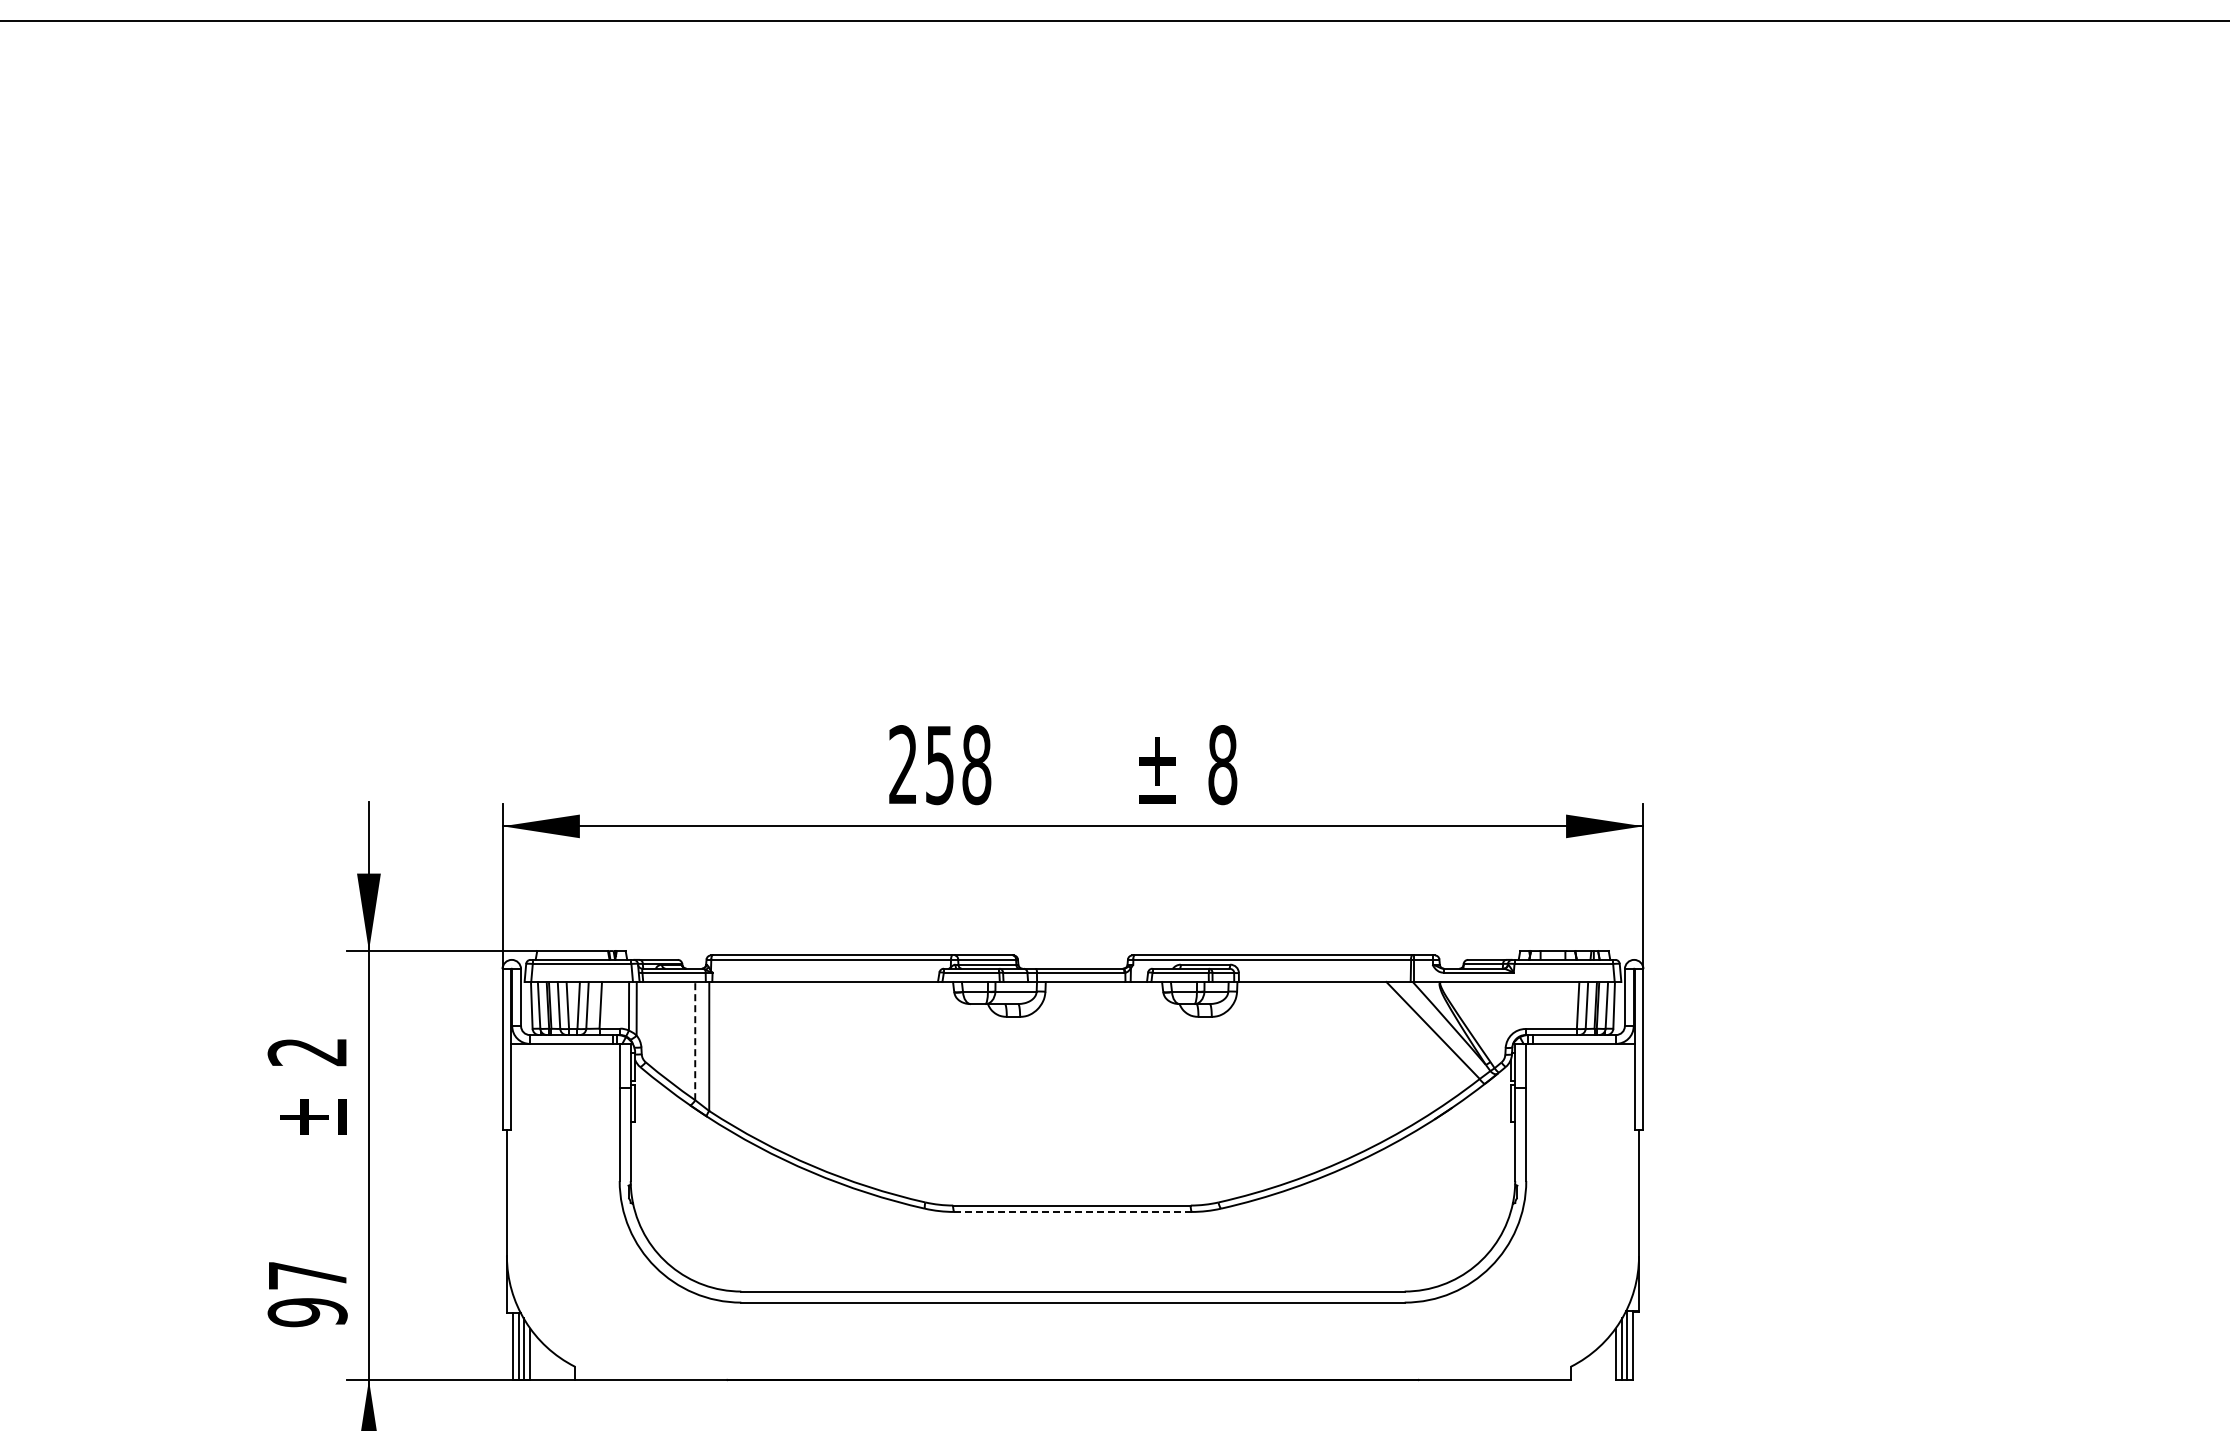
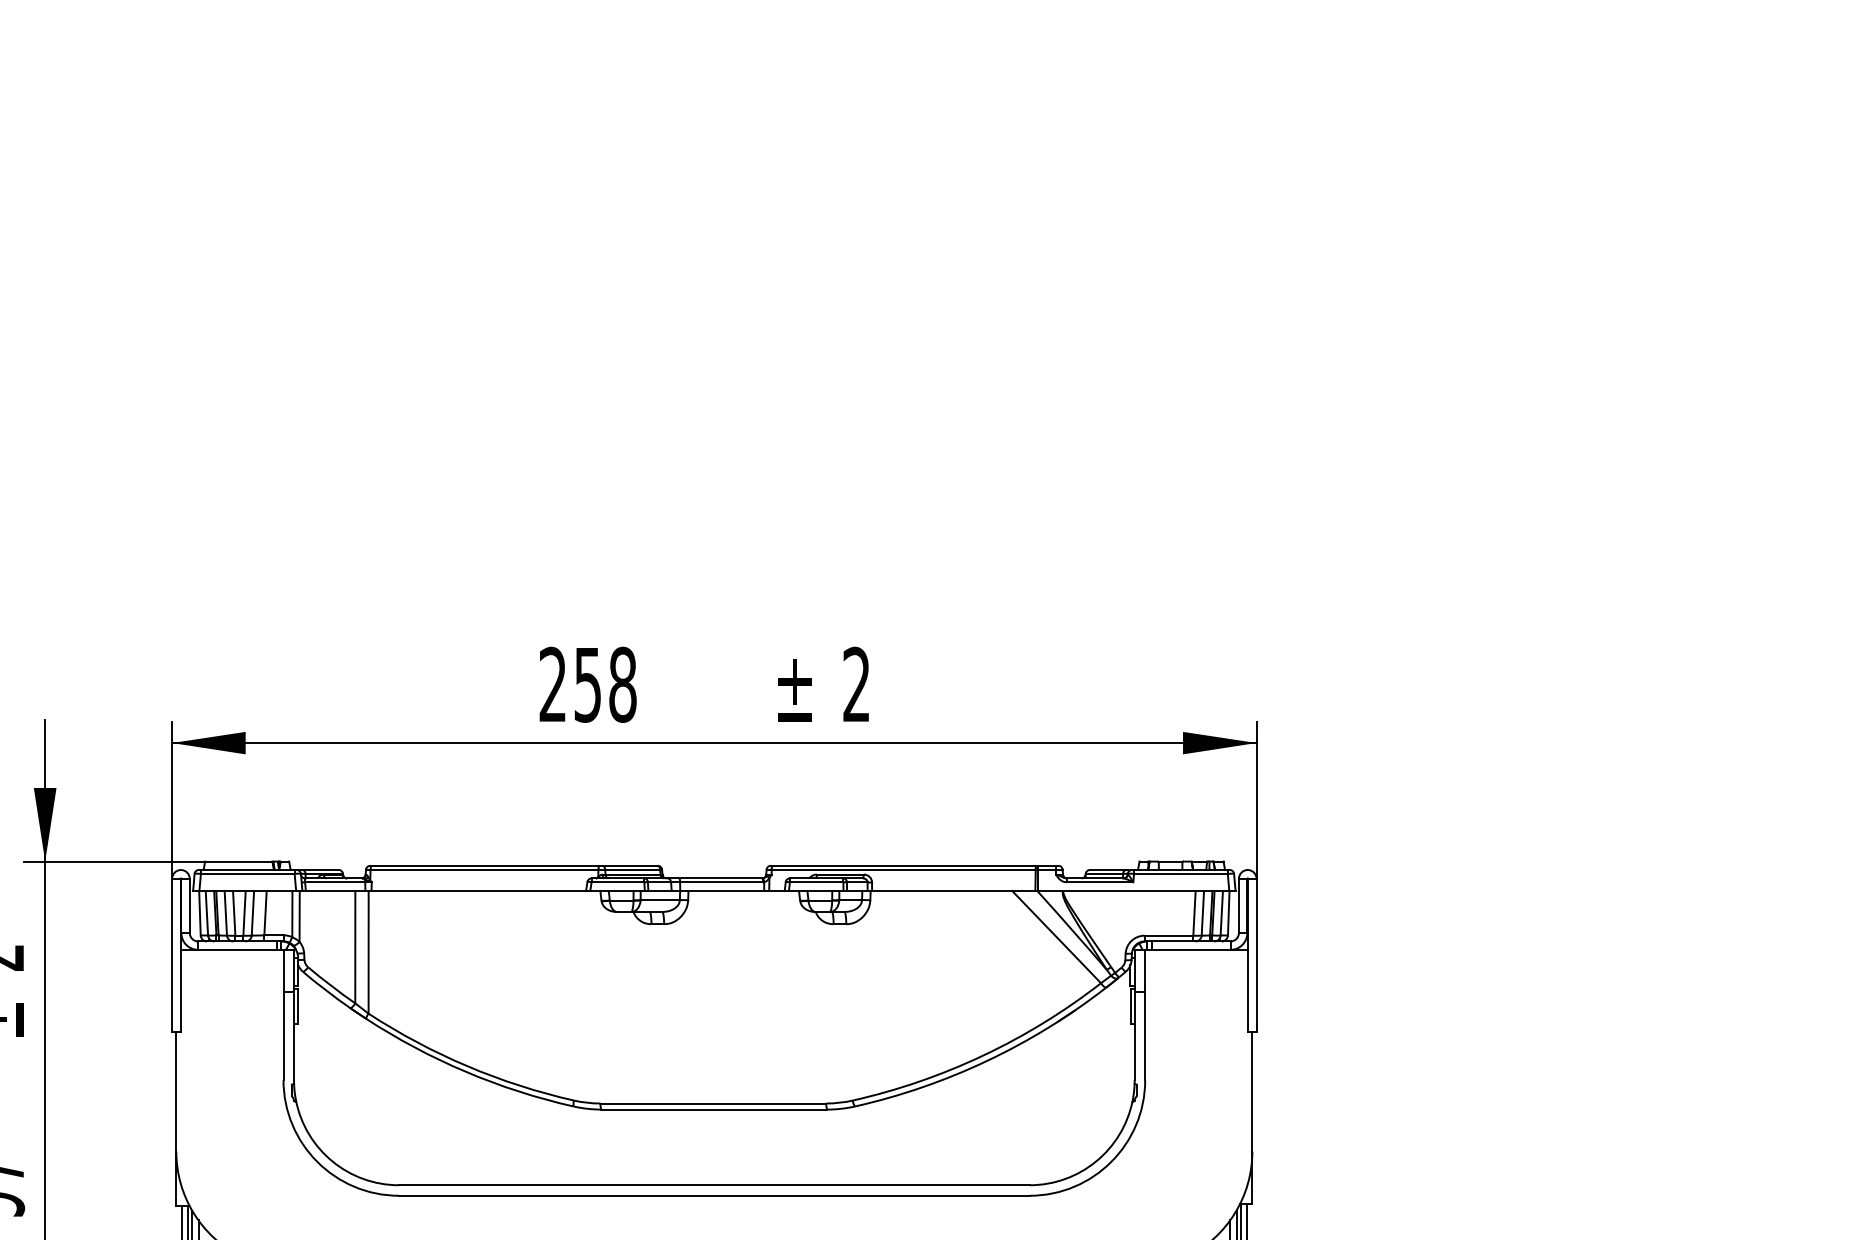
text: (1222, 765) -> (856, 685), 8 -> 2
line: (695, 1040) -> (355, 946), dashed -> solid
line: (1072, 1211) -> (713, 1109), dashed -> solid

